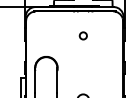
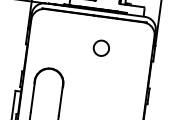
circle: (83, 35) -> (101, 47), size x1.67

